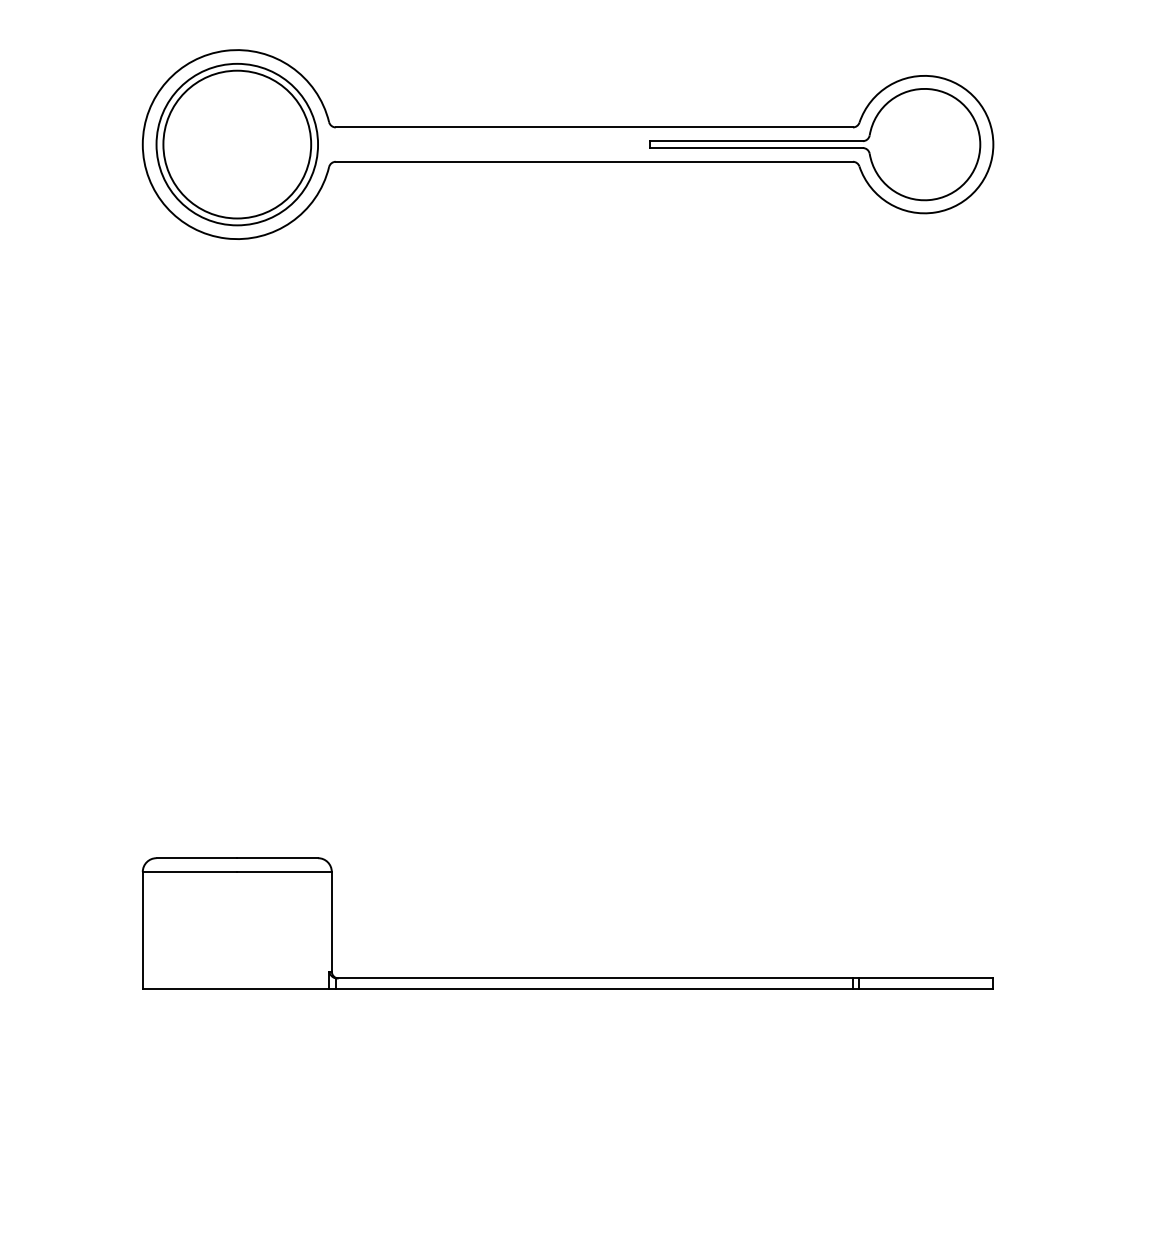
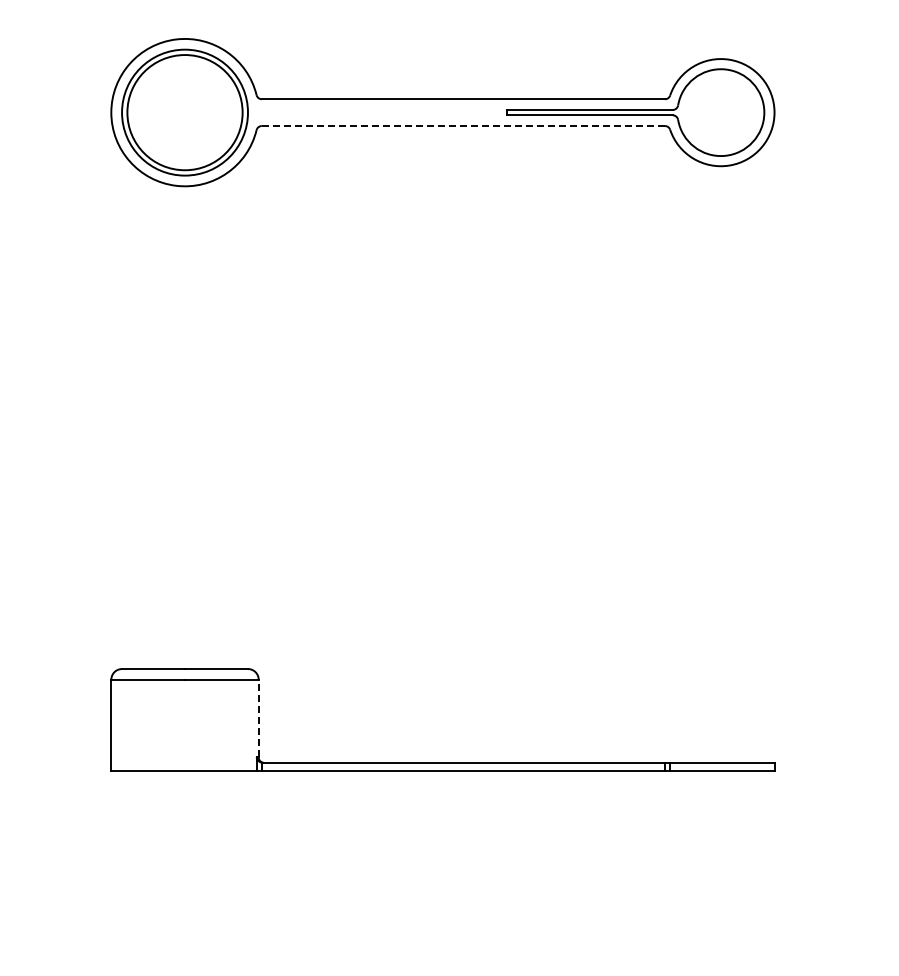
line: (594, 162) -> (463, 126), solid -> dashed
line: (331, 921) -> (258, 718), solid -> dashed

